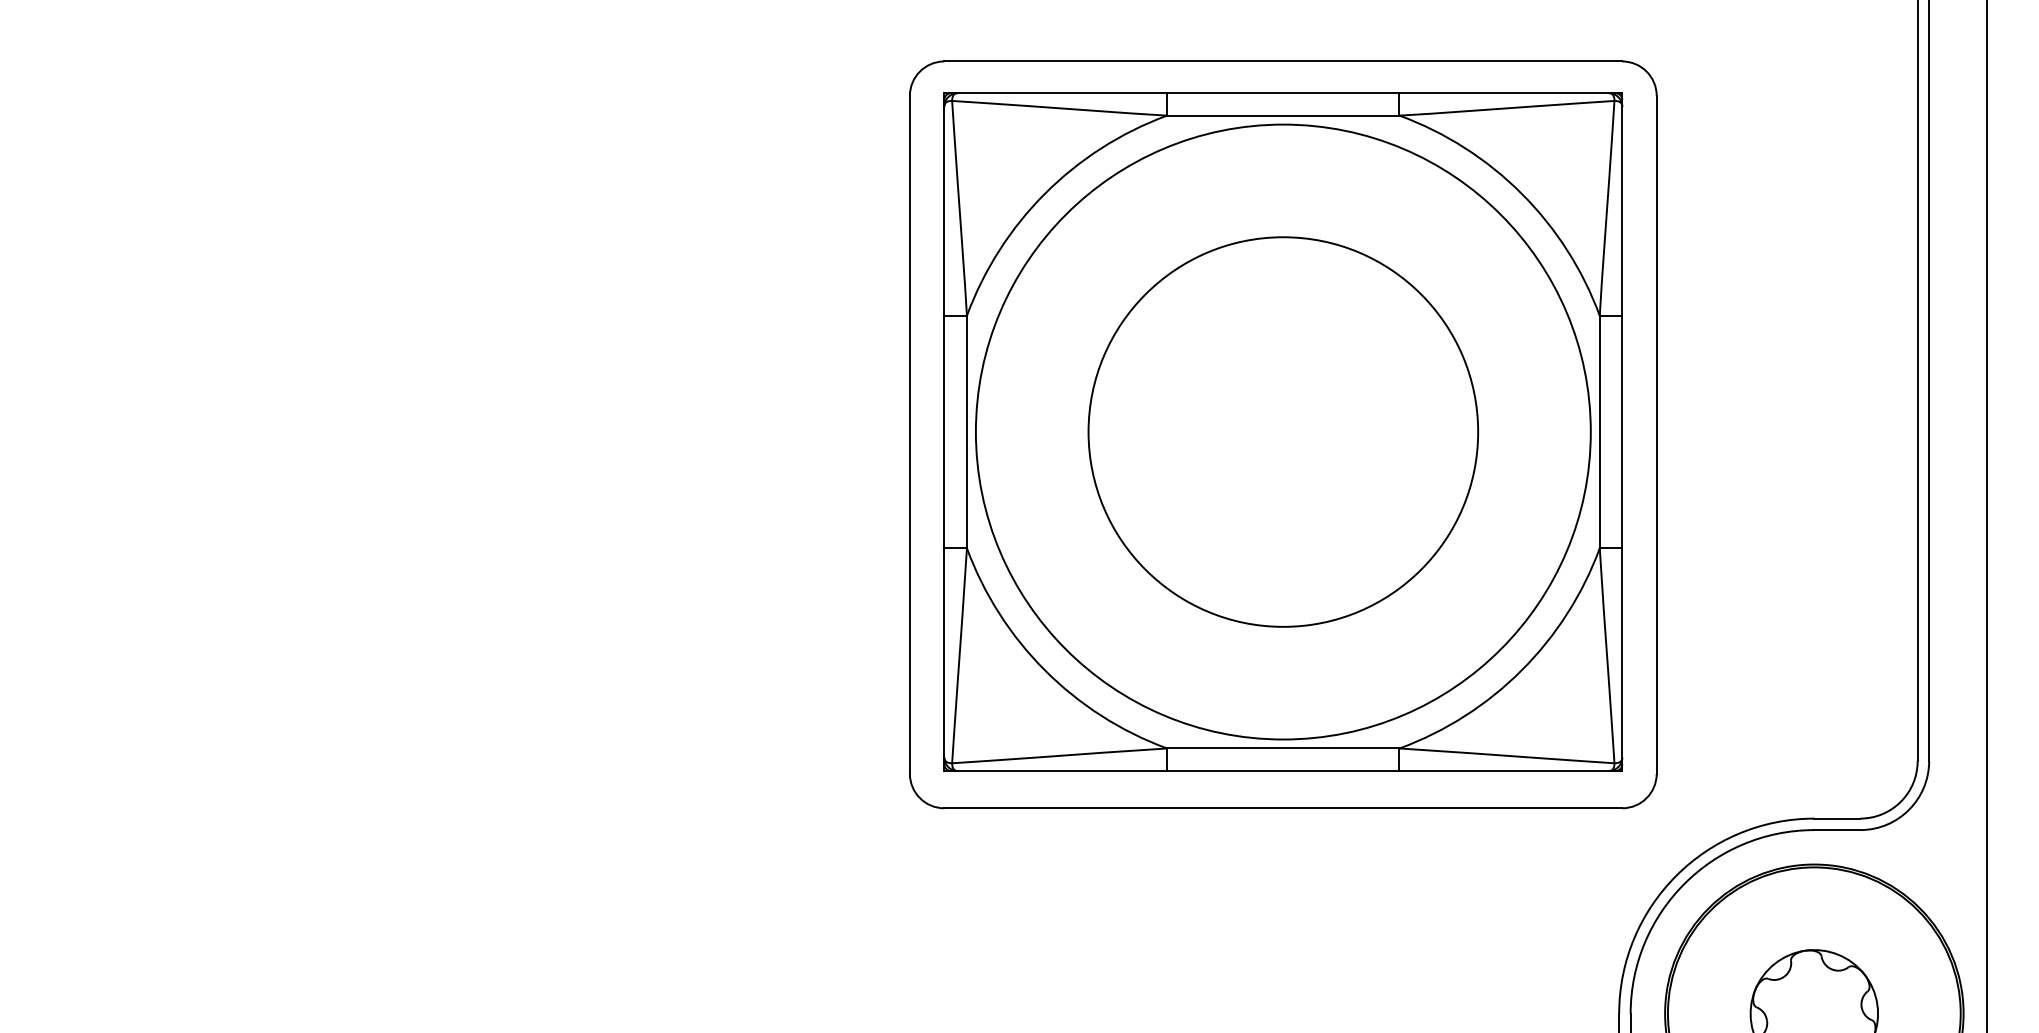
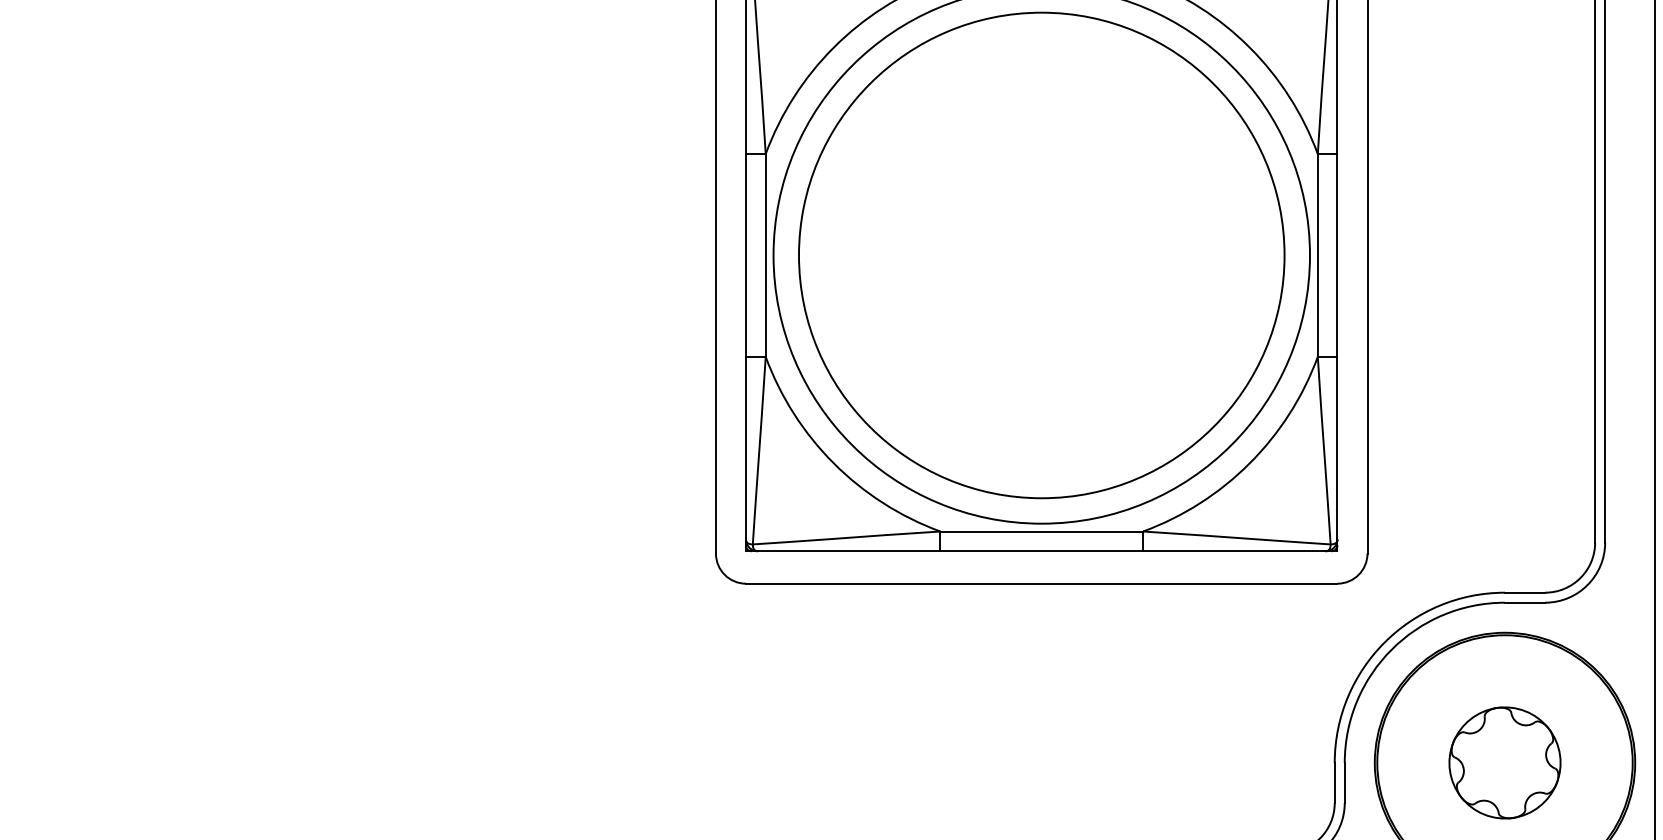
circle: (1283, 431) -> (1041, 254), size x1.43

